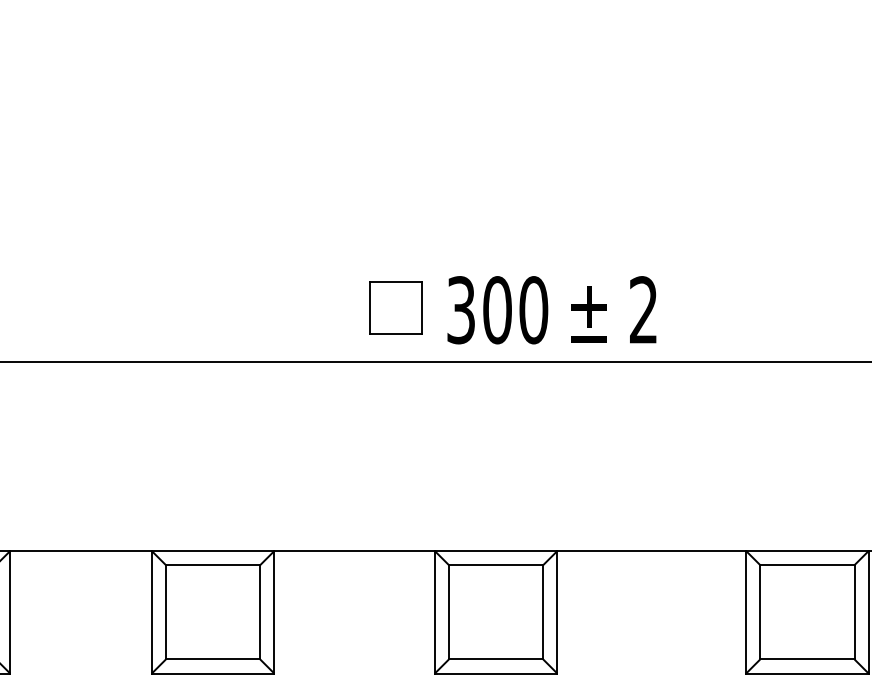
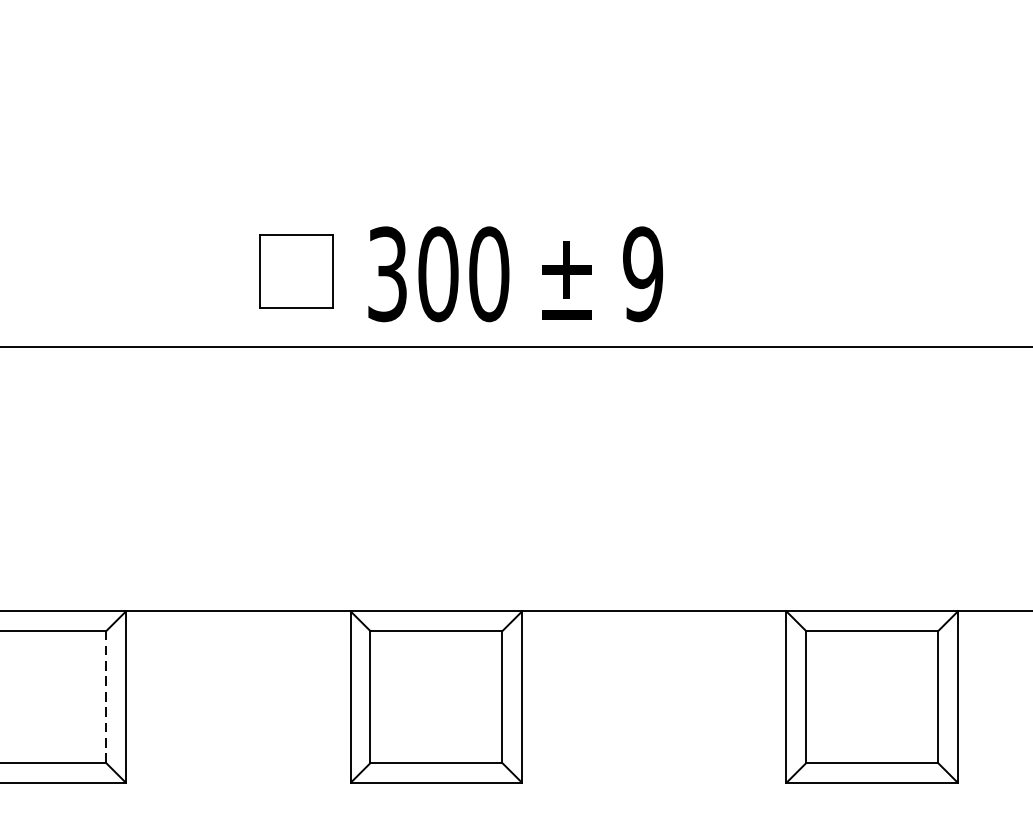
text: (643, 310) -> (642, 274), 2 -> 9
line: (260, 611) -> (106, 696), solid -> dashed

